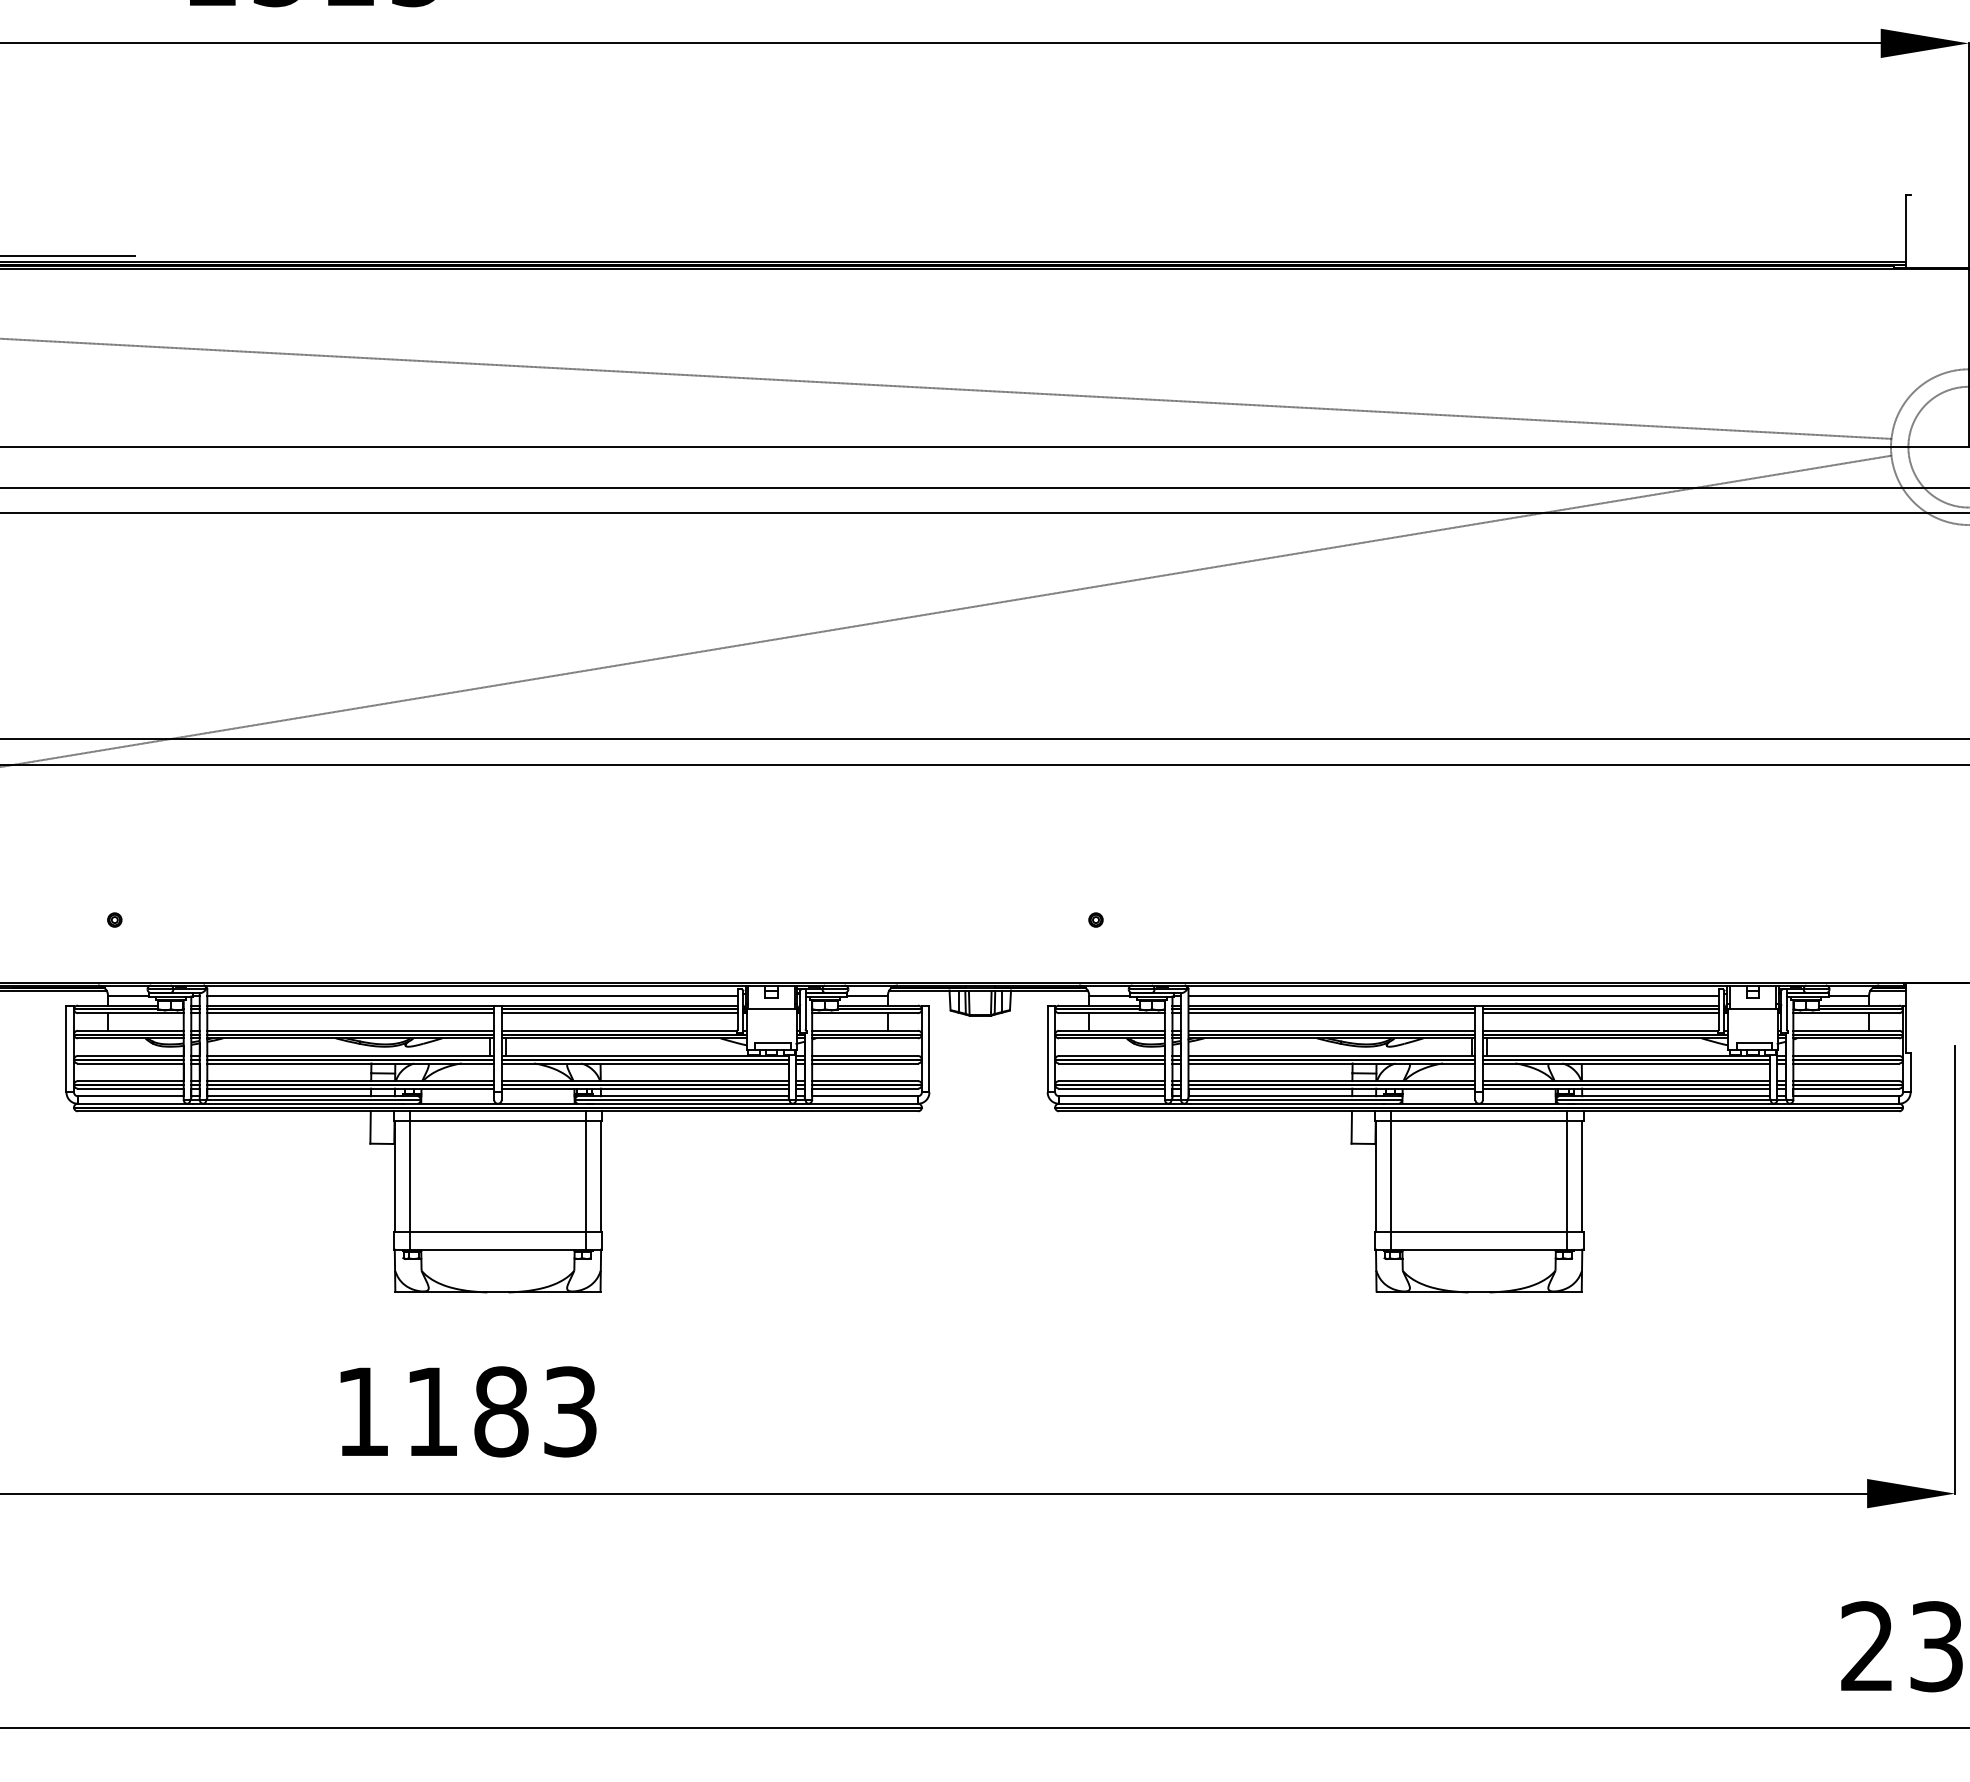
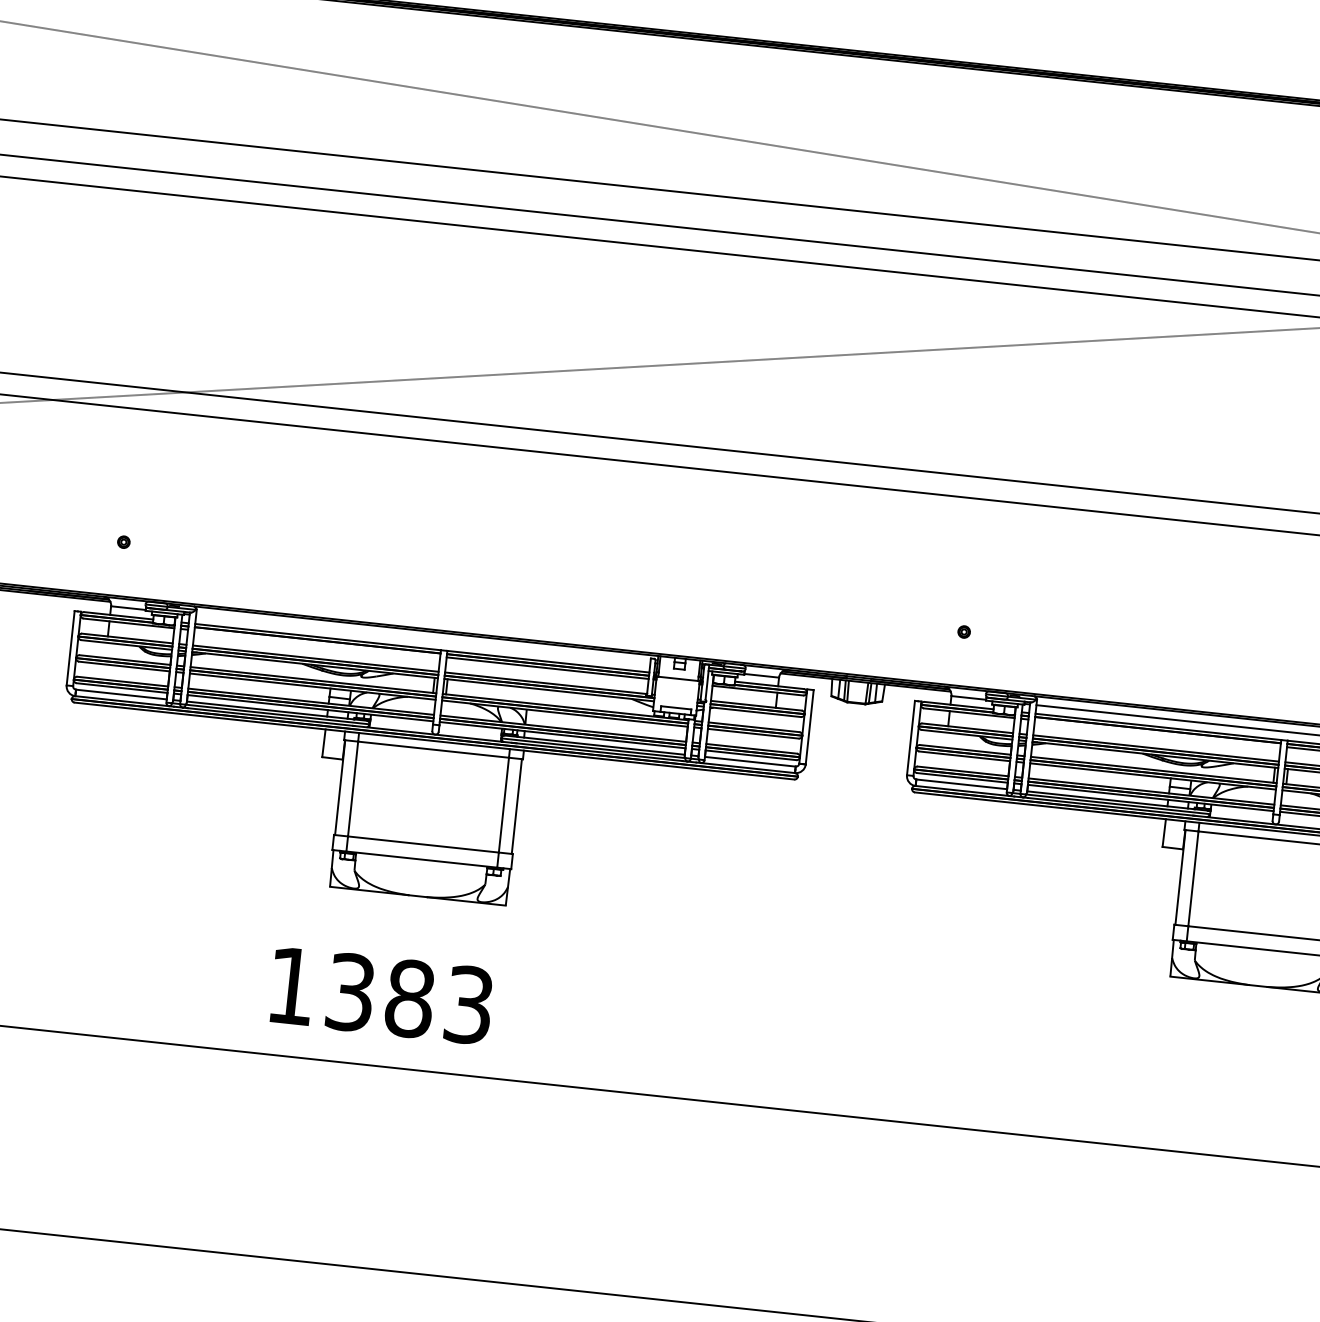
line: (472, 995) -> (423, 639), removed
line: (350, 1013) -> (317, 643), removed
line: (1331, 1013) -> (1157, 733), removed
text: (432, 1411) -> (350, 992), 1183 -> 1383

